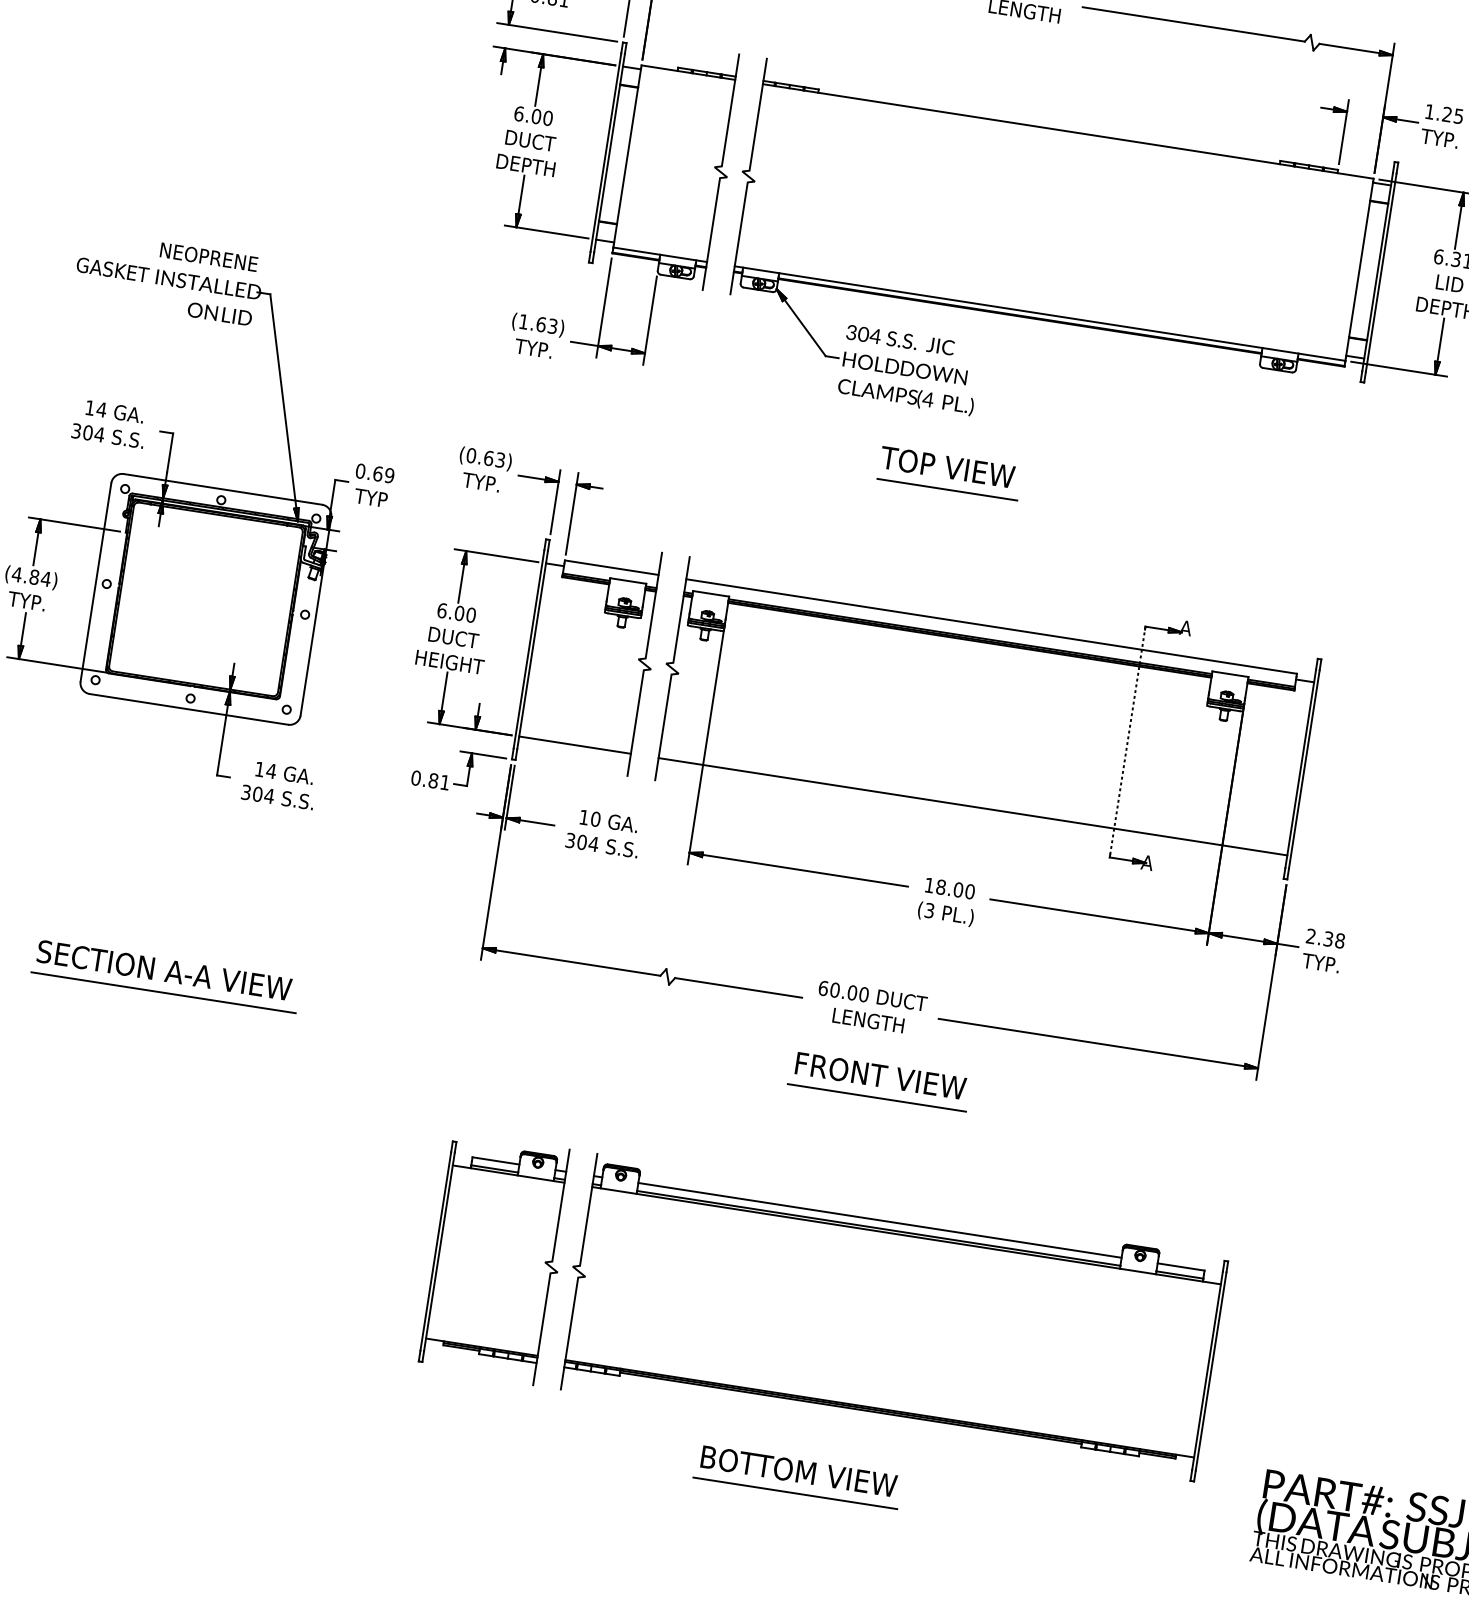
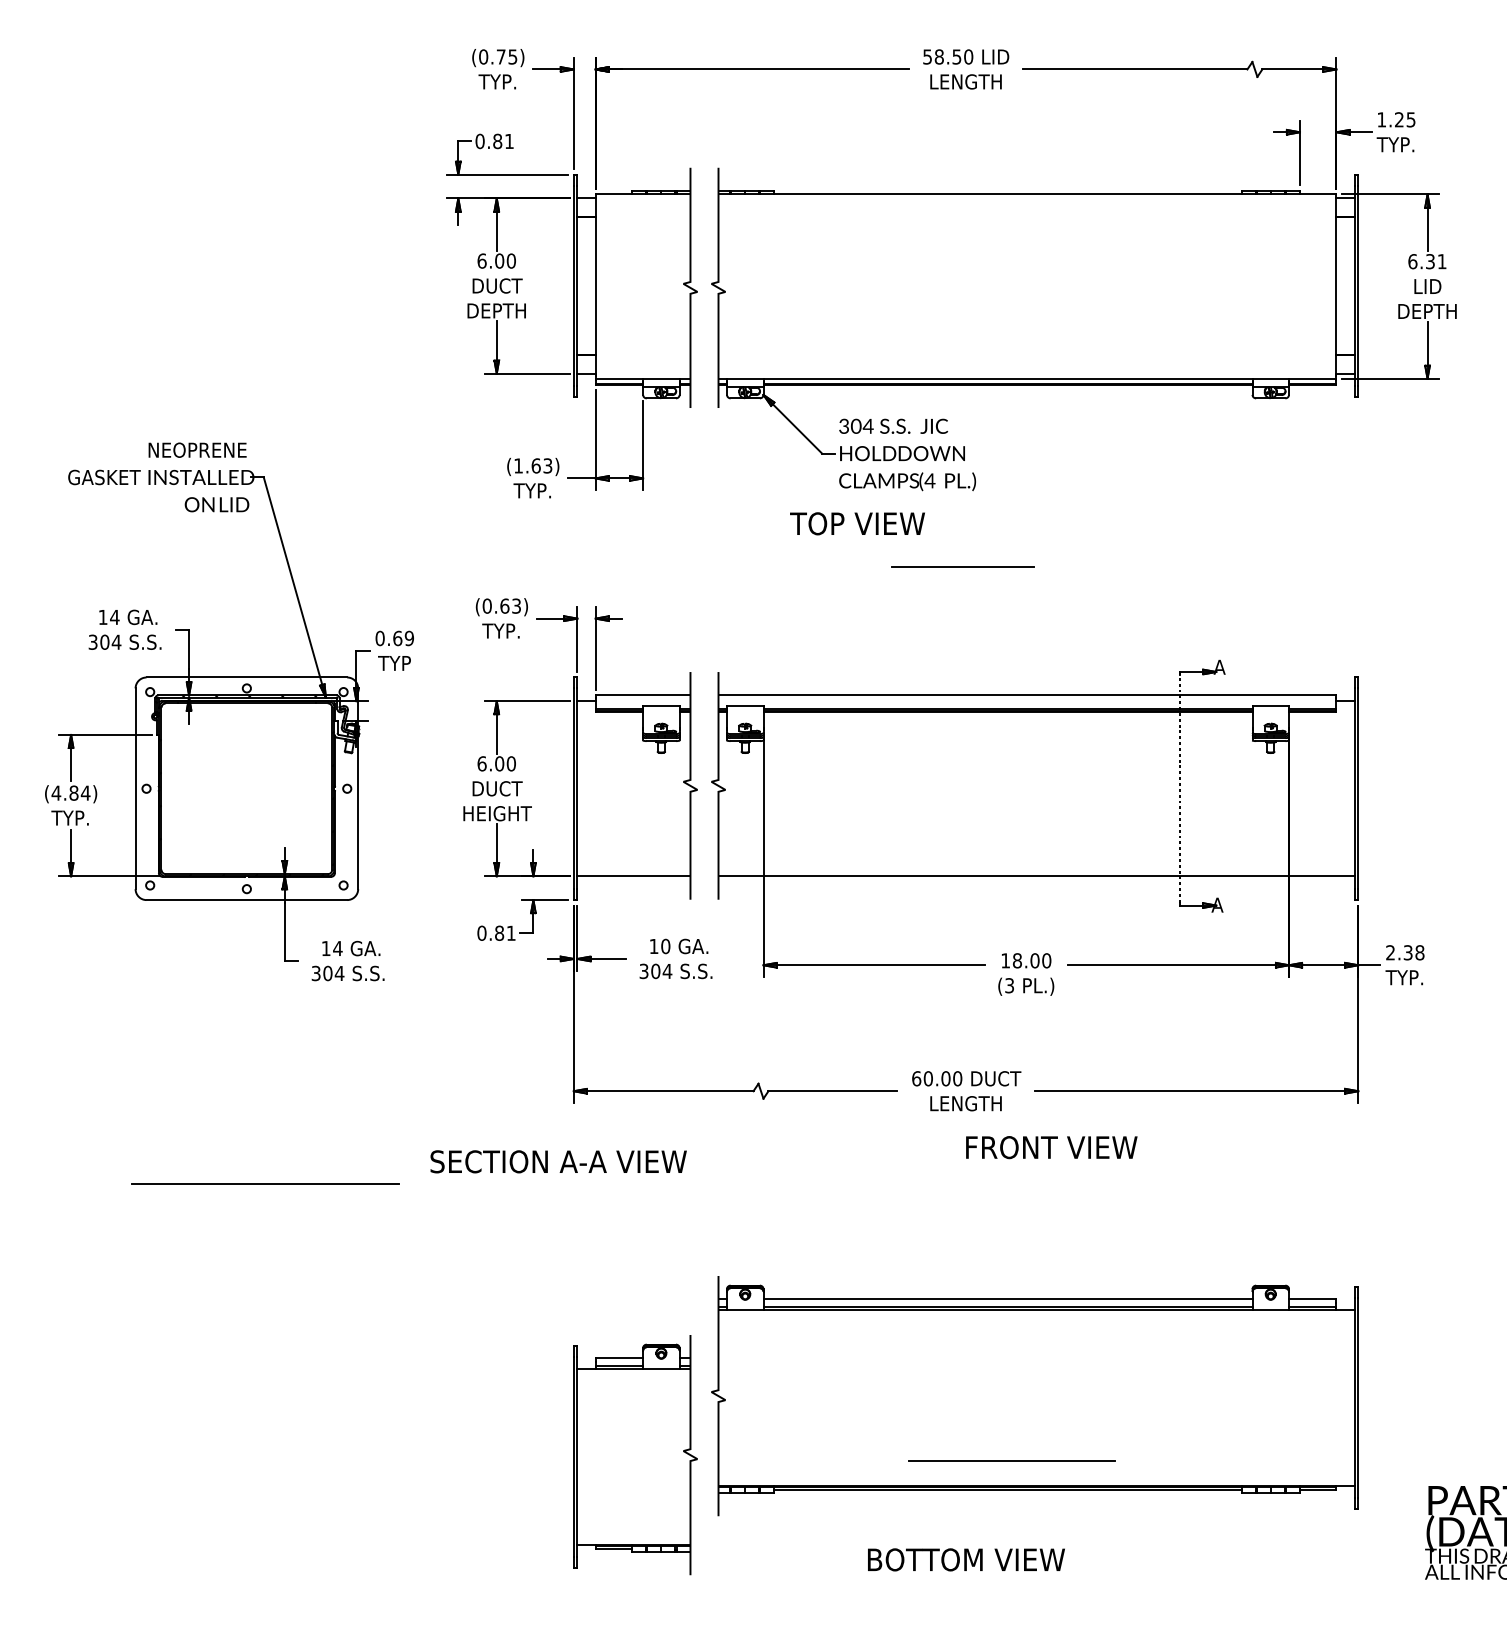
text: (947, 466) -> (857, 523), moved
text: (164, 970) -> (558, 1161), moved
text: (880, 1075) -> (1051, 1147), moved
line: (877, 1097) -> (986, 1178), removed
part: (497, 1259) -> (635, 1455), moved
line: (794, 1492) -> (1011, 1460), moved

